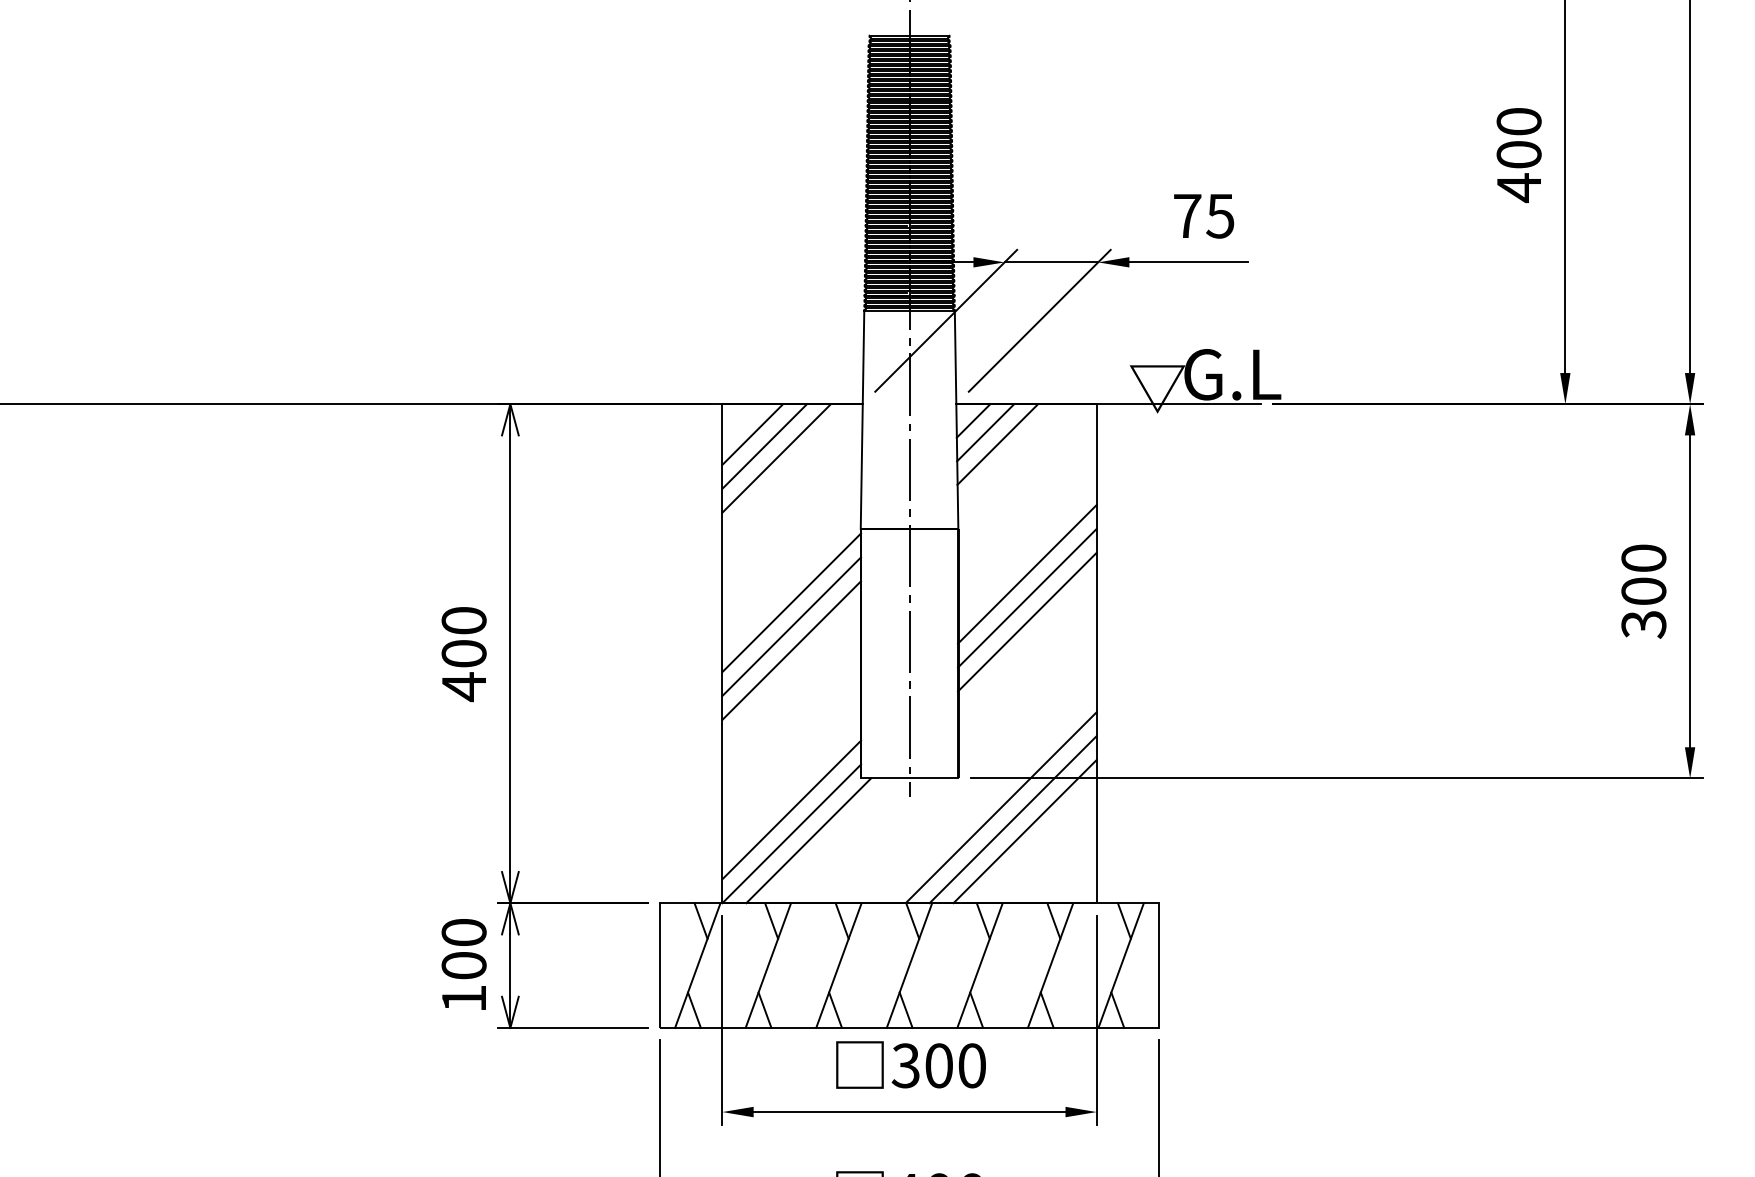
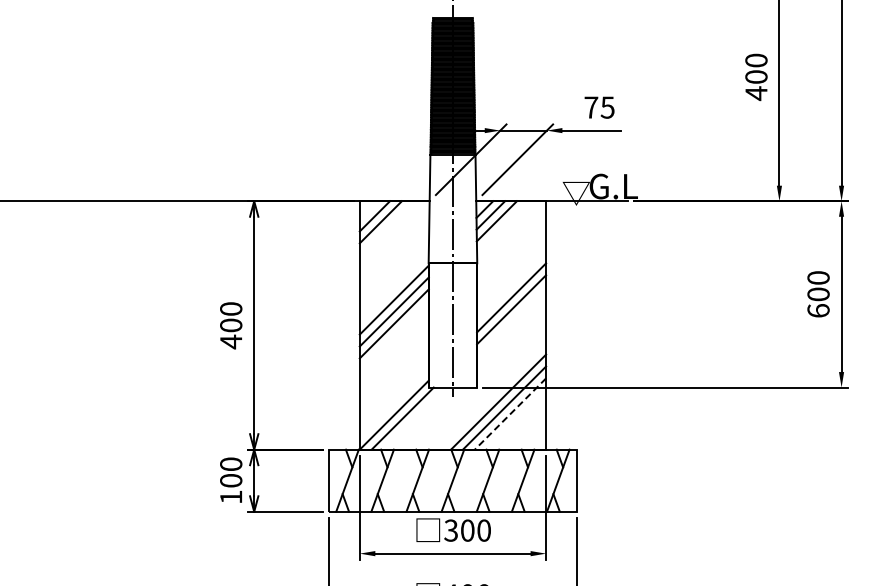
line: (776, 458) -> (386, 228), removed
line: (1027, 573) -> (511, 285), removed
text: (1643, 623) -> (818, 310), 300 -> 600
line: (790, 808) -> (393, 402), removed
line: (1025, 832) -> (510, 414), solid -> dashed

